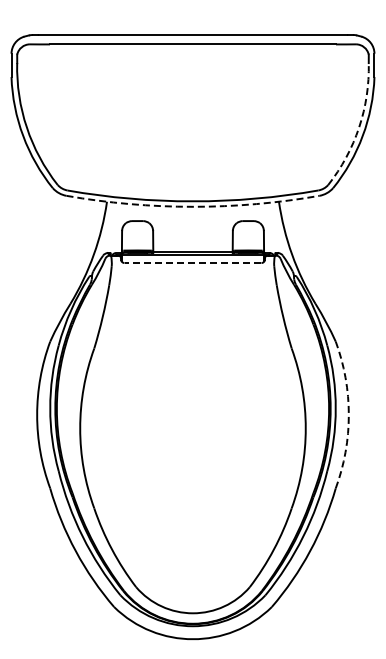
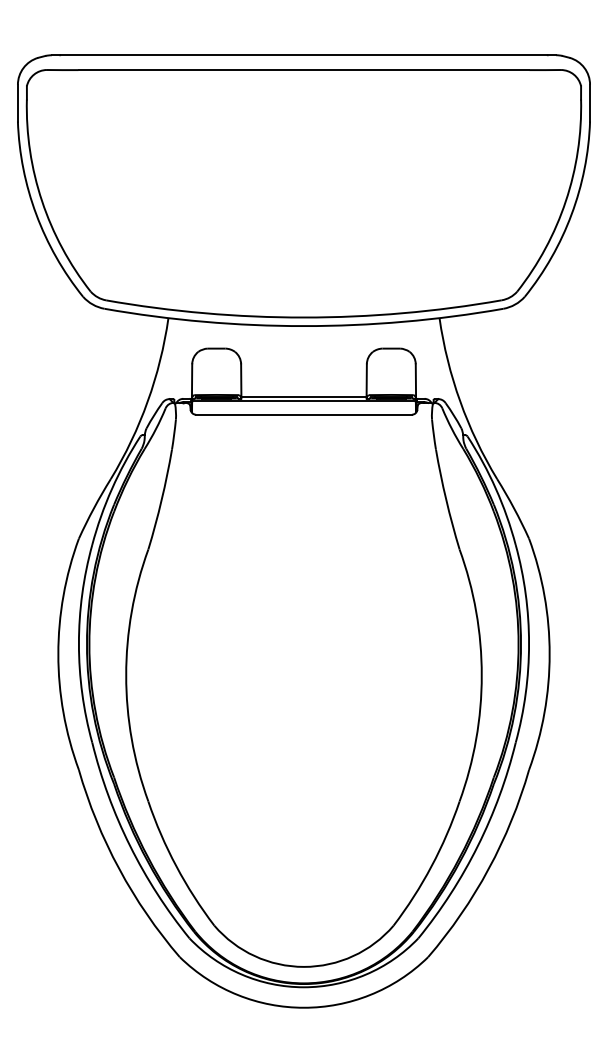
arc: (359, 127) -> (566, 201), dashed -> solid
arc: (193, 206) -> (304, 325), dashed -> solid
line: (192, 263) -> (303, 415), dashed -> solid
arc: (348, 415) -> (549, 655), dashed -> solid

